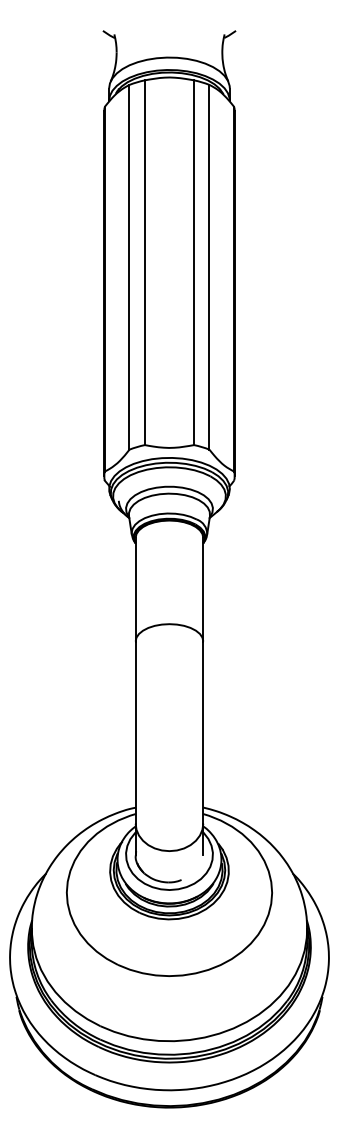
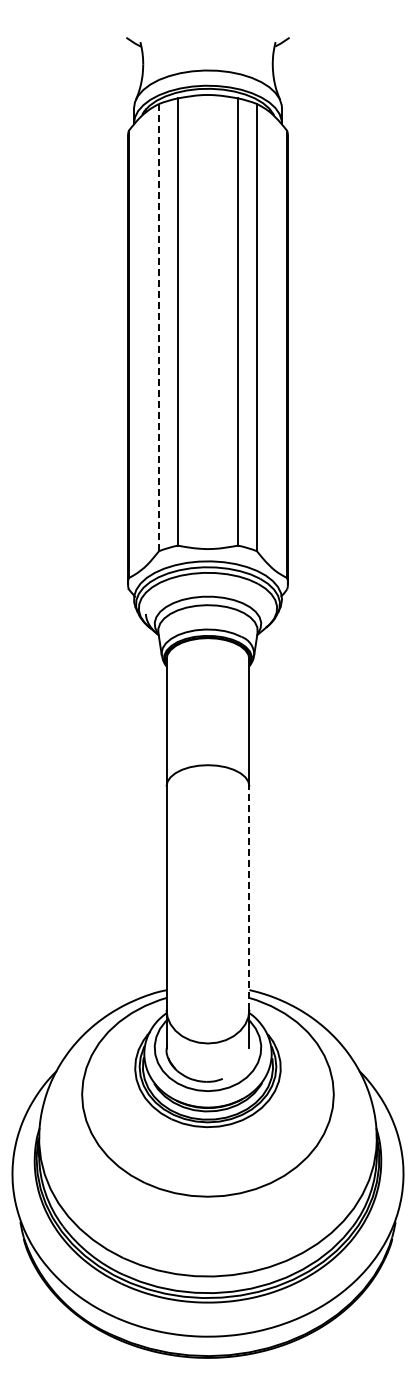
line: (129, 267) -> (158, 327), solid -> dashed
line: (203, 732) -> (249, 898), solid -> dashed

